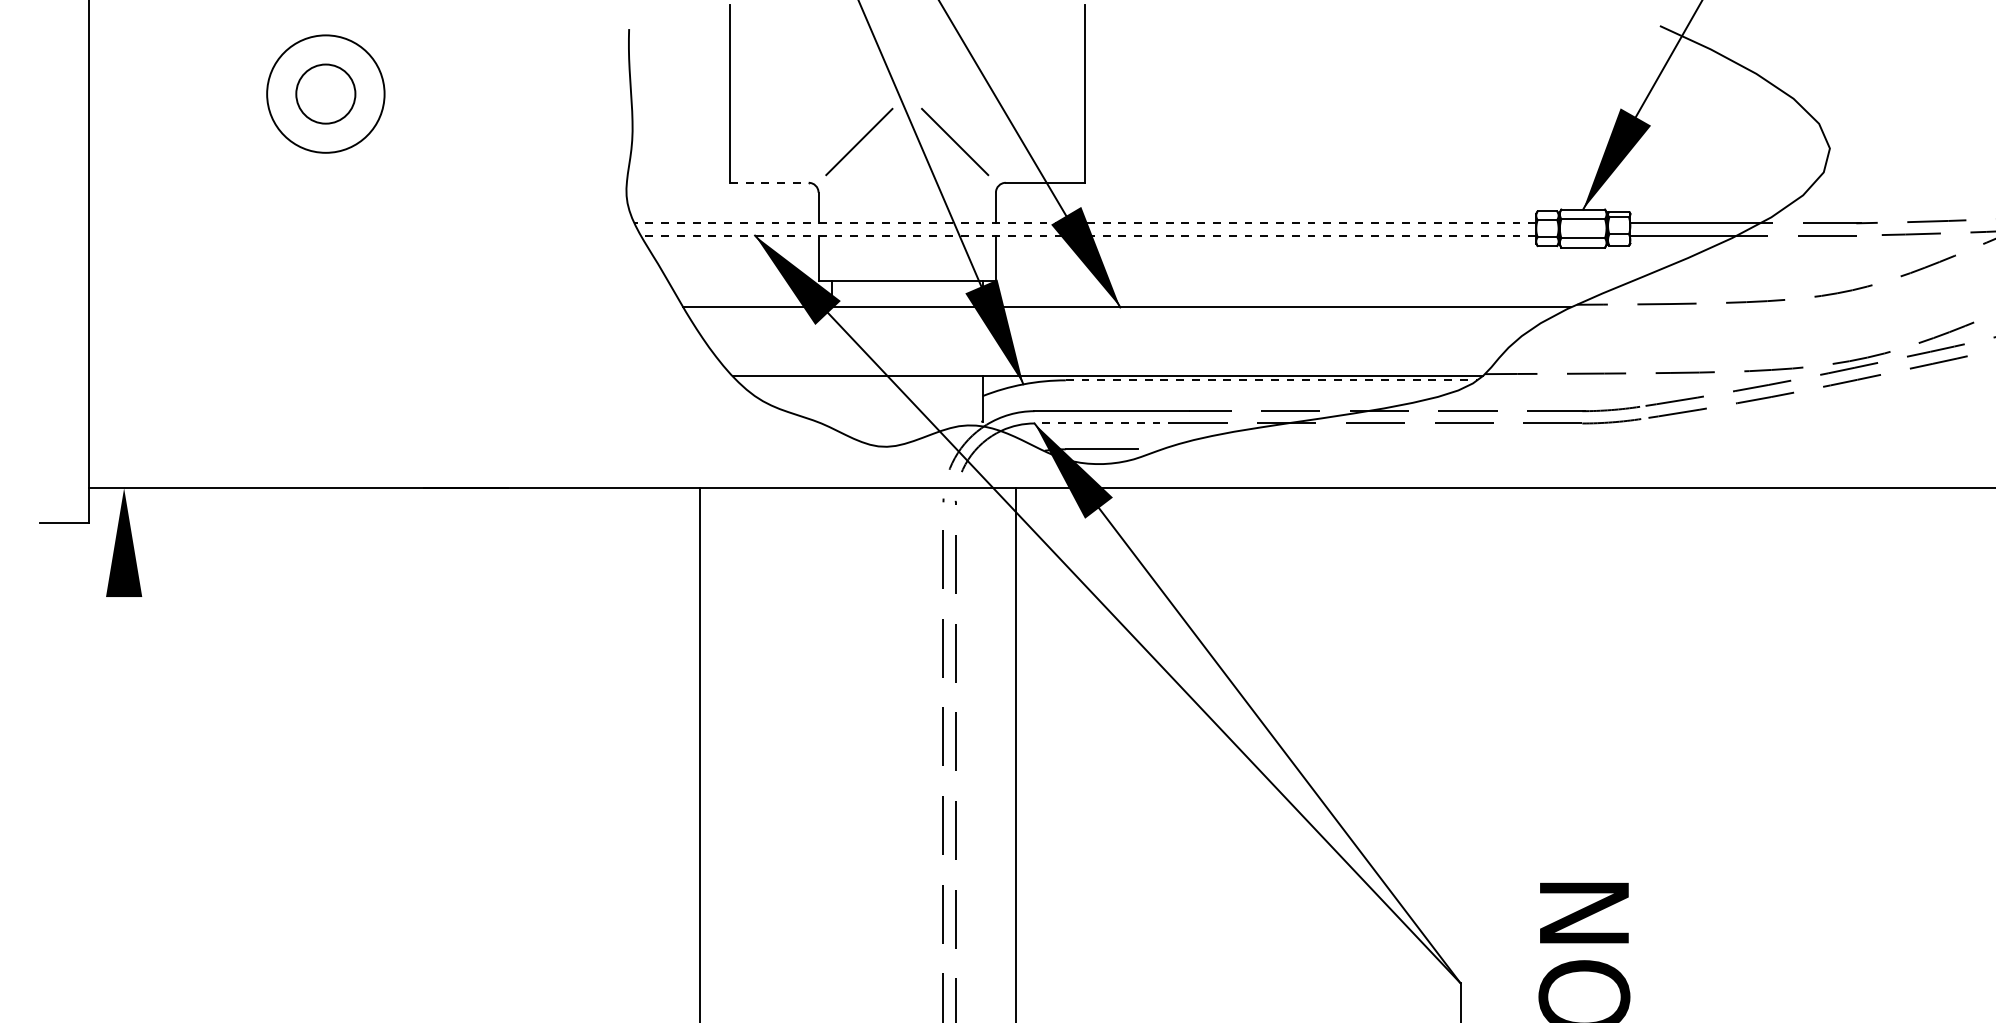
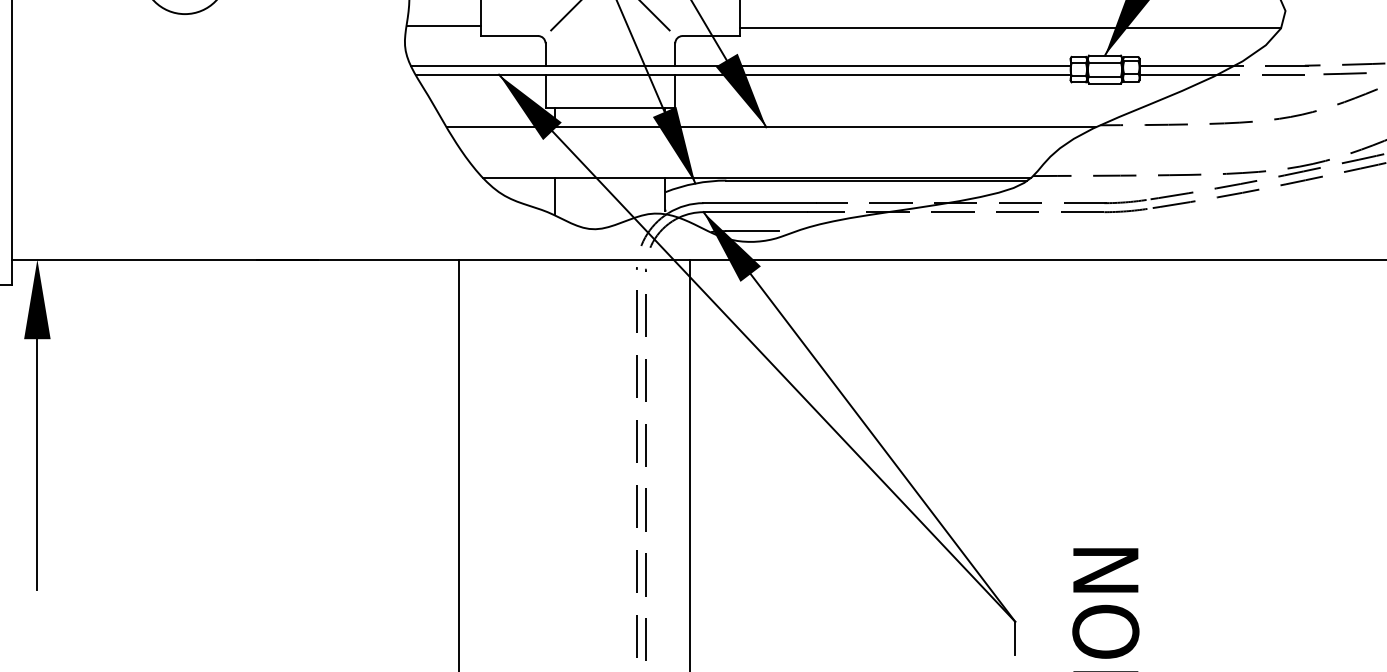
line: (678, 169) -> (443, 26), added
line: (1453, 172) -> (1010, 28), added
line: (769, 182) -> (509, 35), dashed -> solid
line: (1085, 223) -> (740, 65), dashed -> solid
line: (1088, 235) -> (743, 74), dashed -> solid
line: (1271, 380) -> (876, 180), dashed -> solid
line: (831, 401) -> (554, 196), added
line: (1105, 423) -> (755, 212), dashed -> solid
line: (124, 768) -> (37, 464), added

